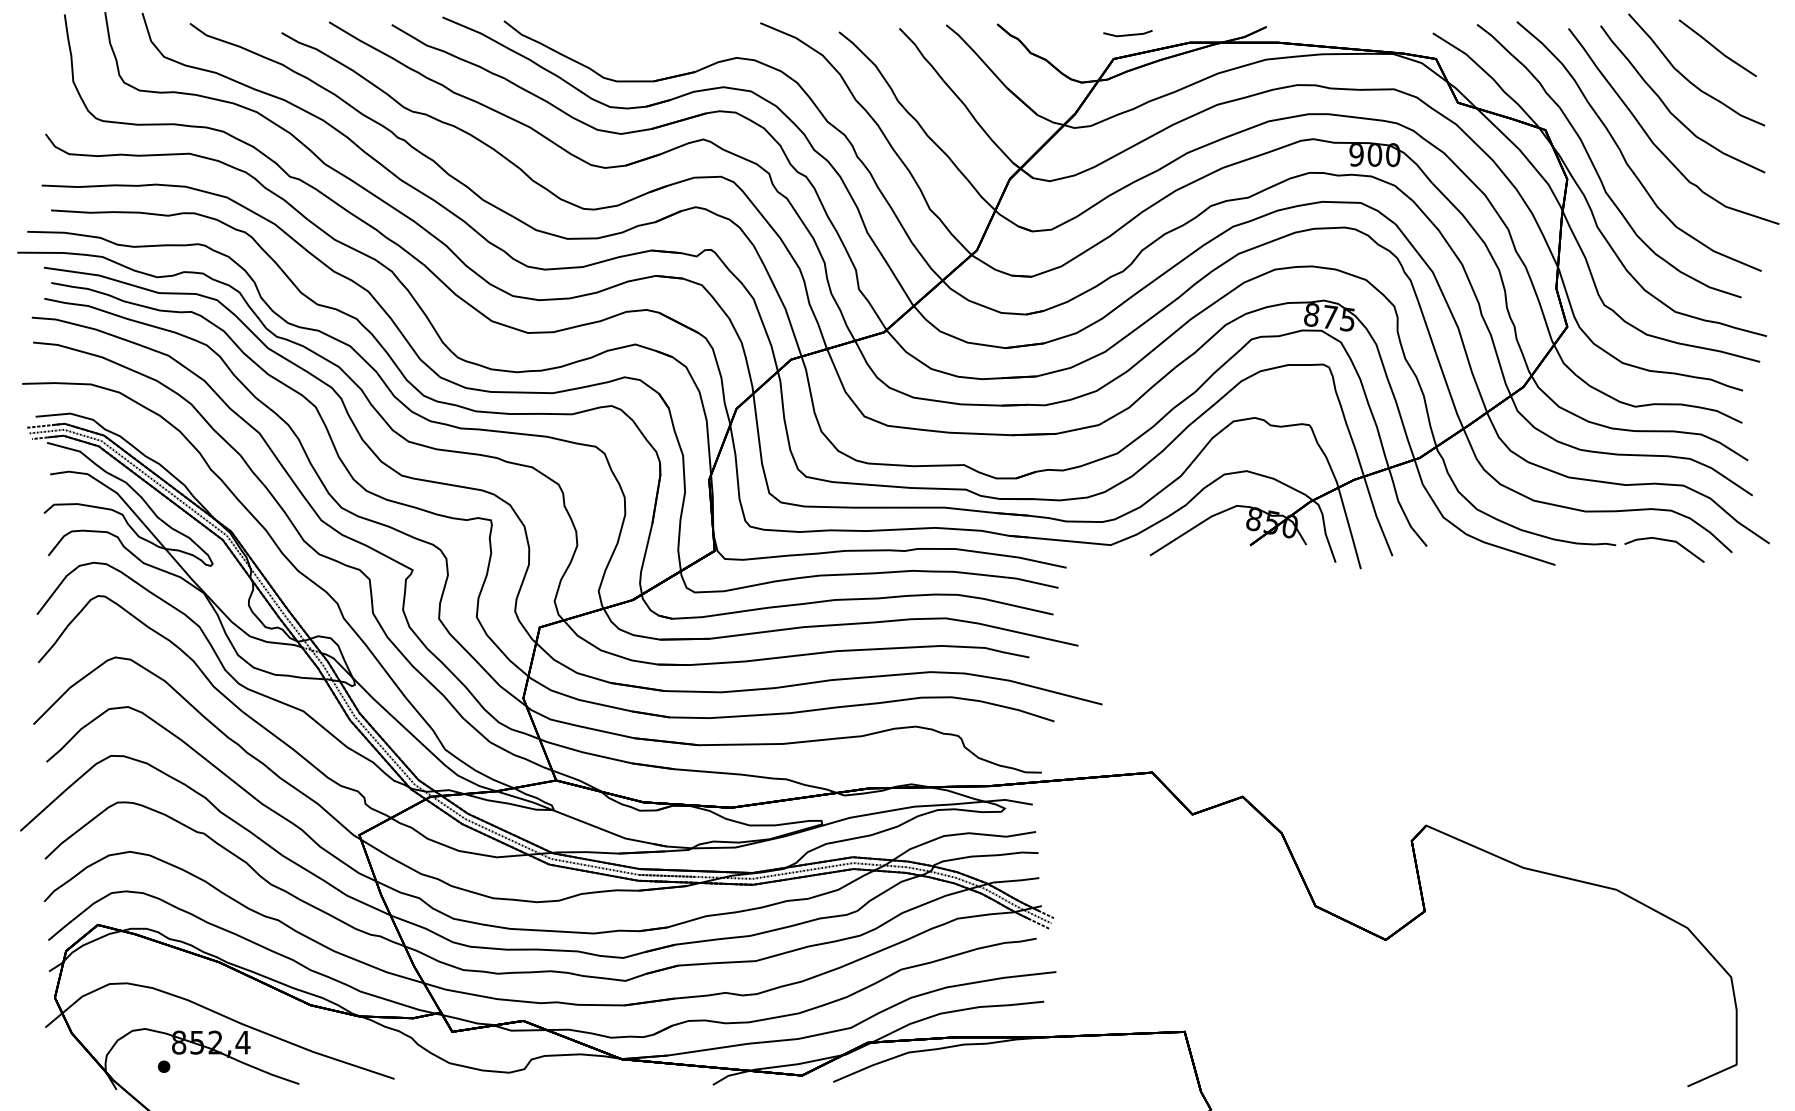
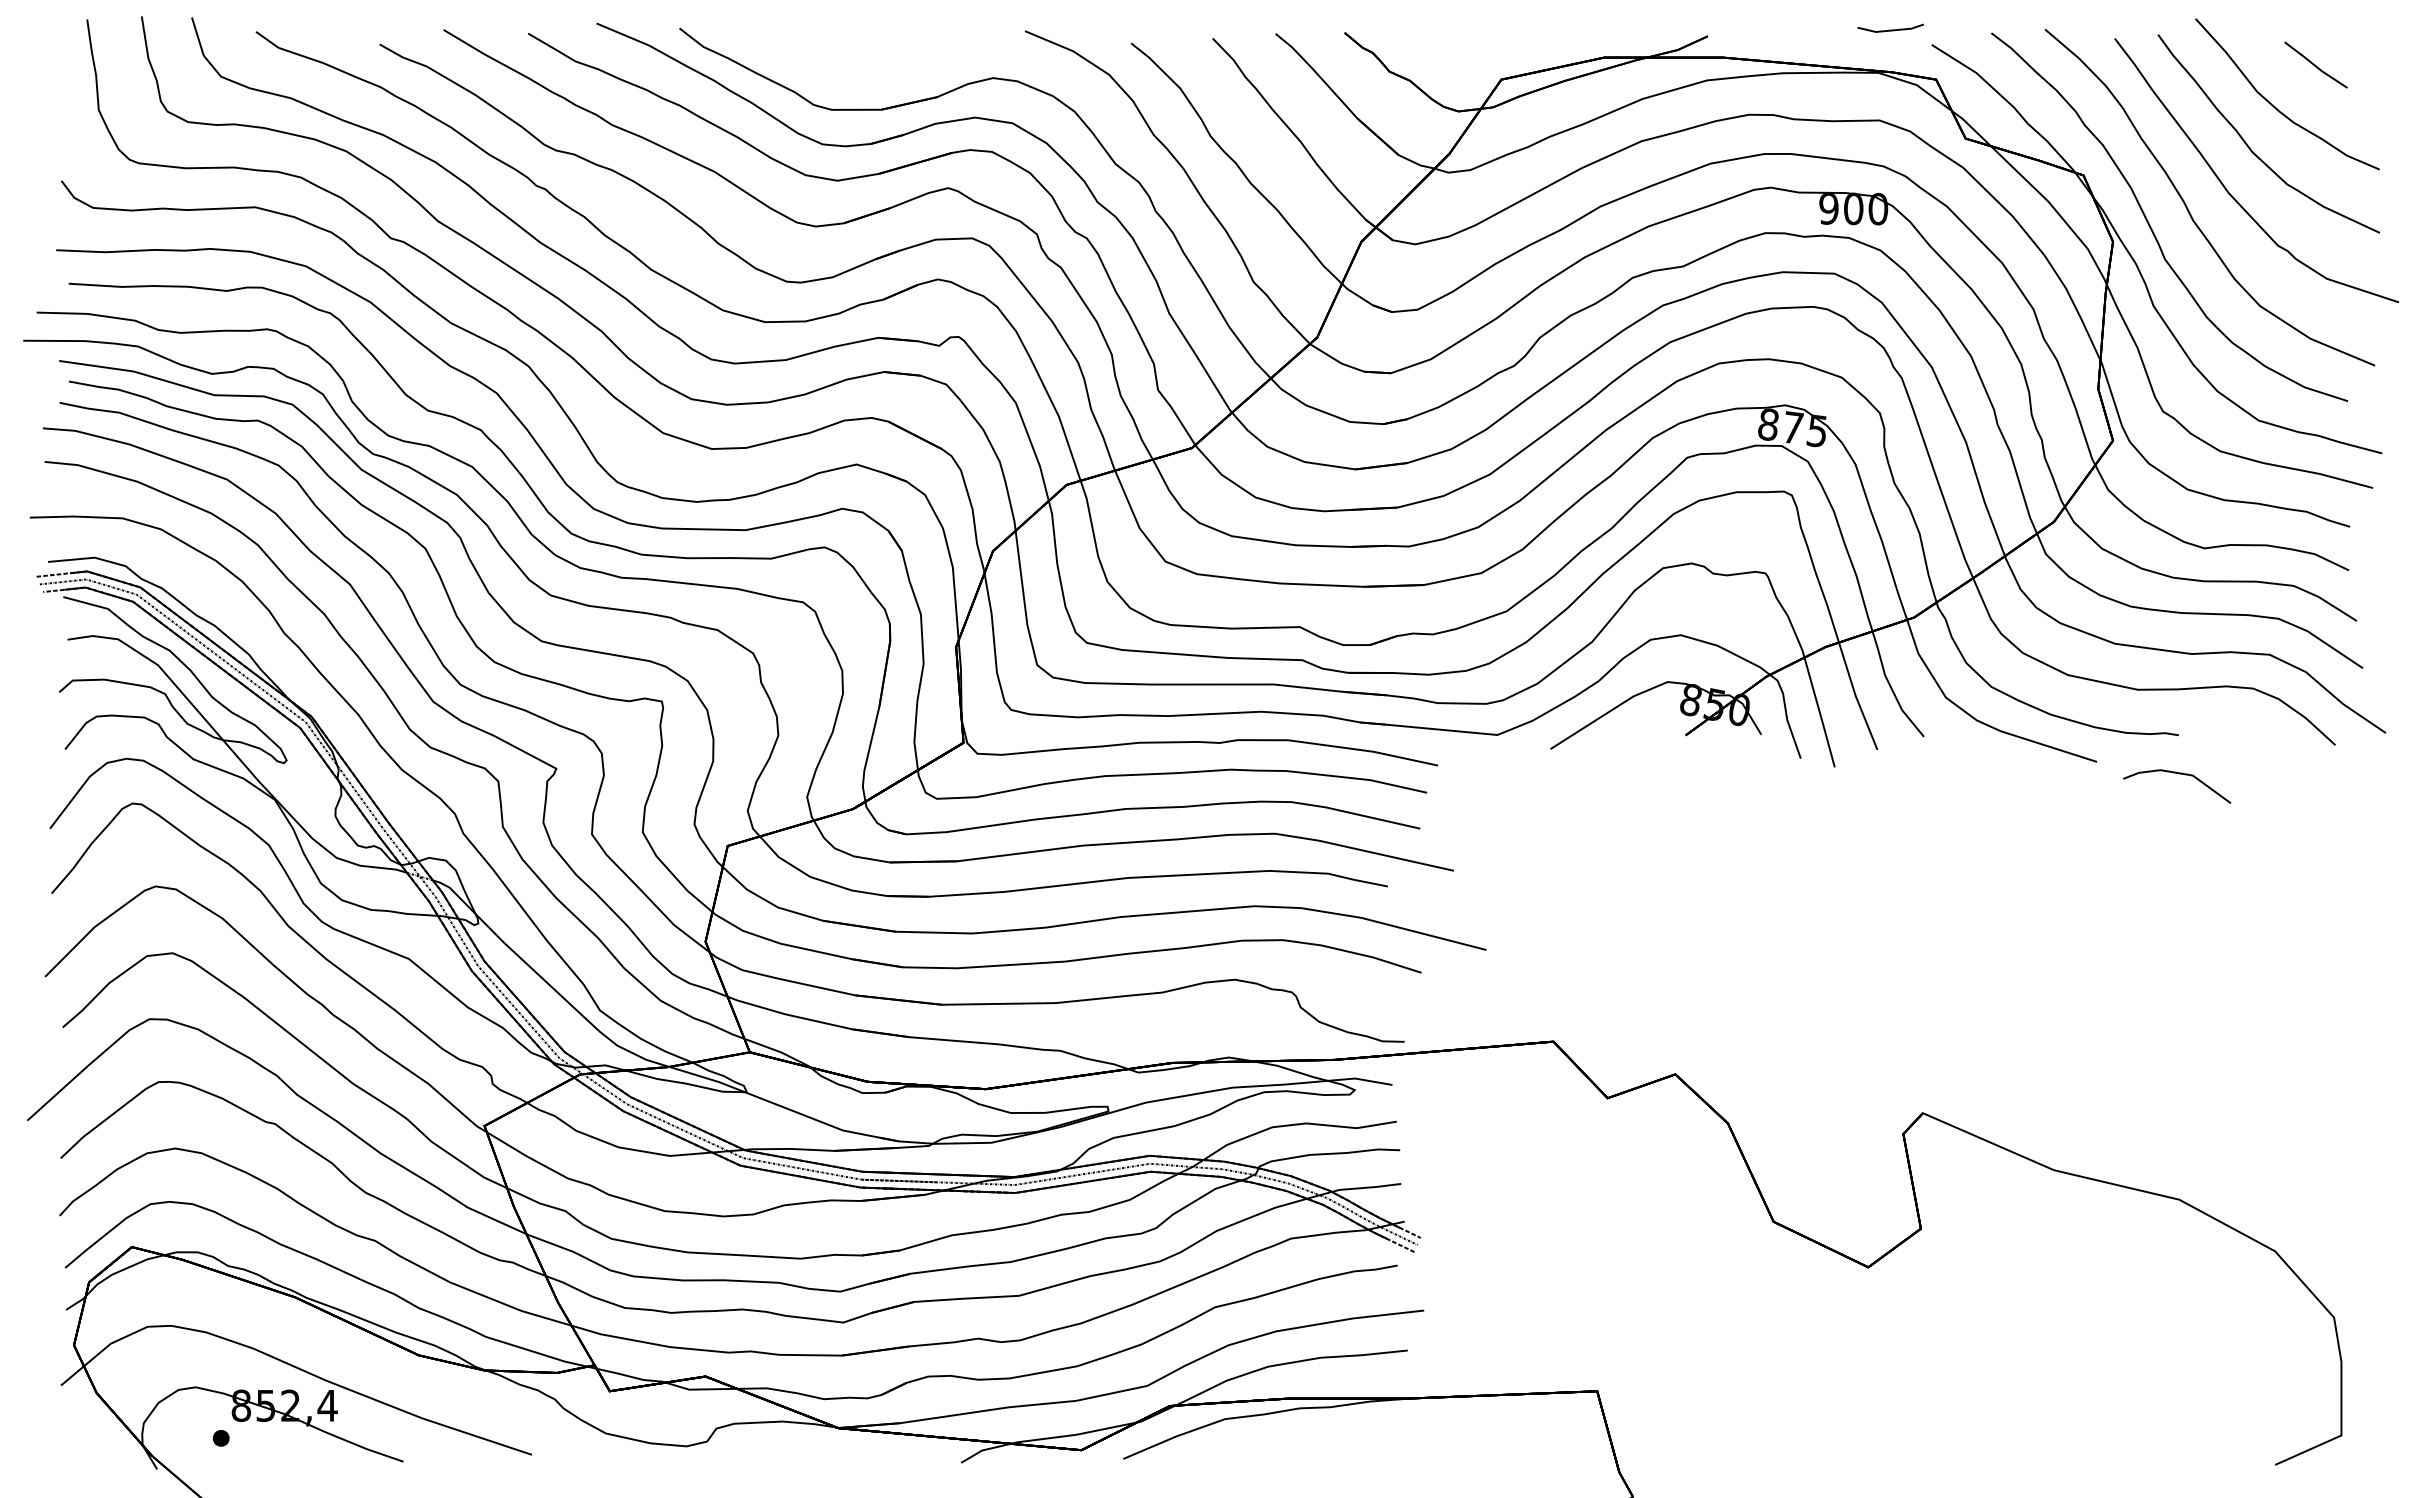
line: (1127, 34) -> (1890, 29), moved
part: (1717, 47) -> (2315, 64), size x0.6
line: (1665, 541) -> (2178, 774), moved

